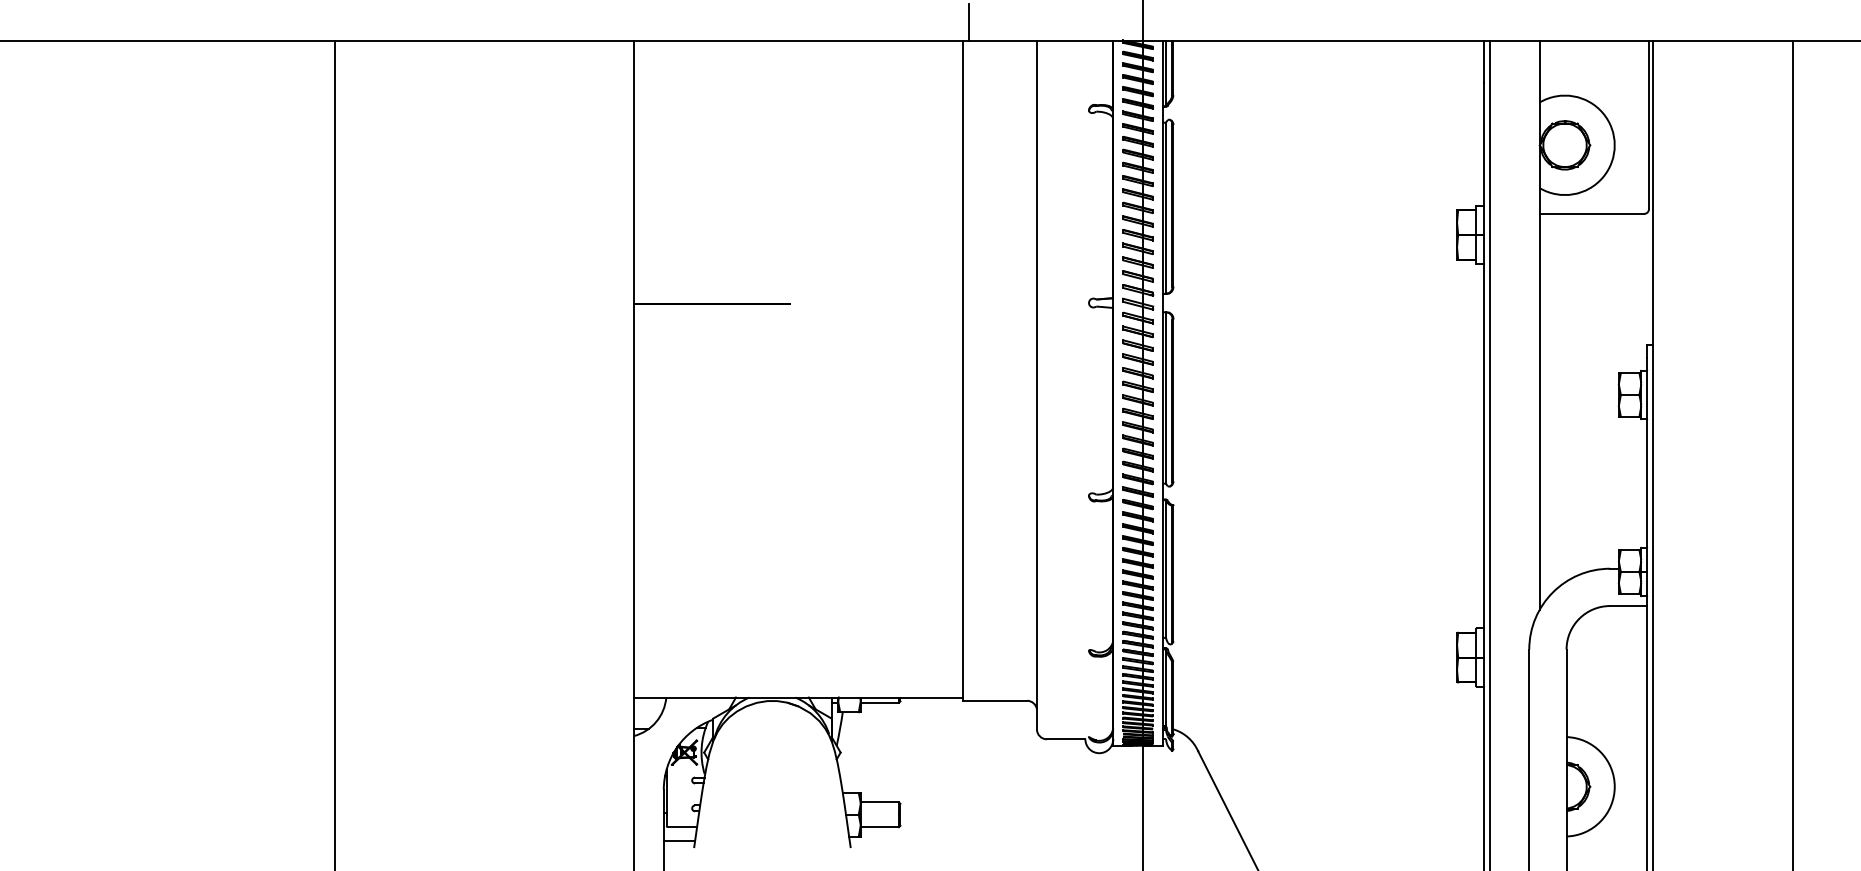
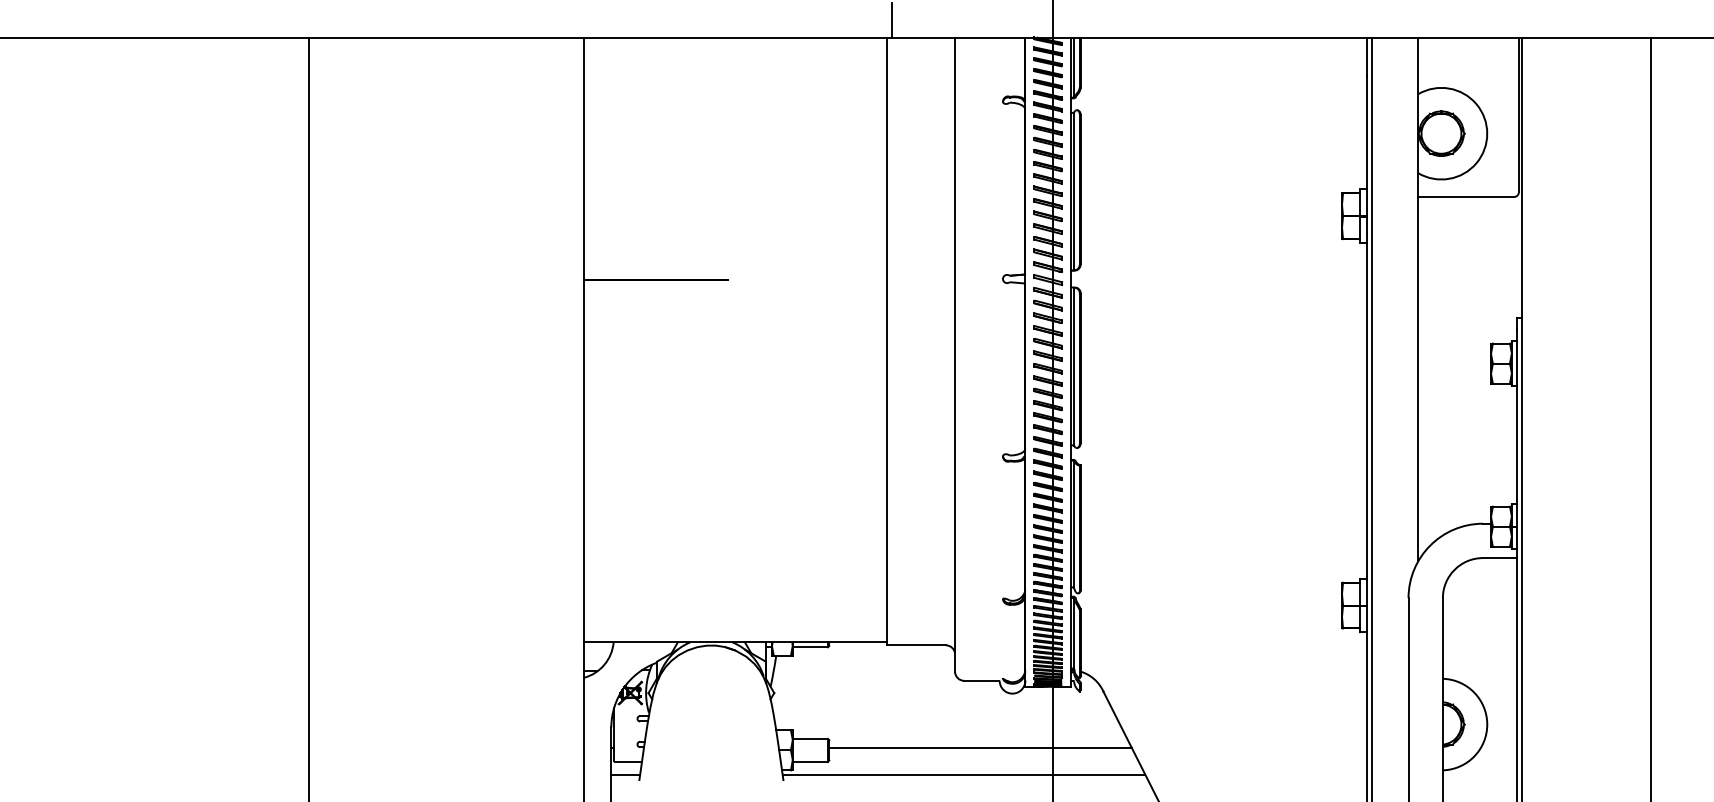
line: (1064, 812) -> (980, 748), added
line: (1046, 841) -> (963, 774), added

